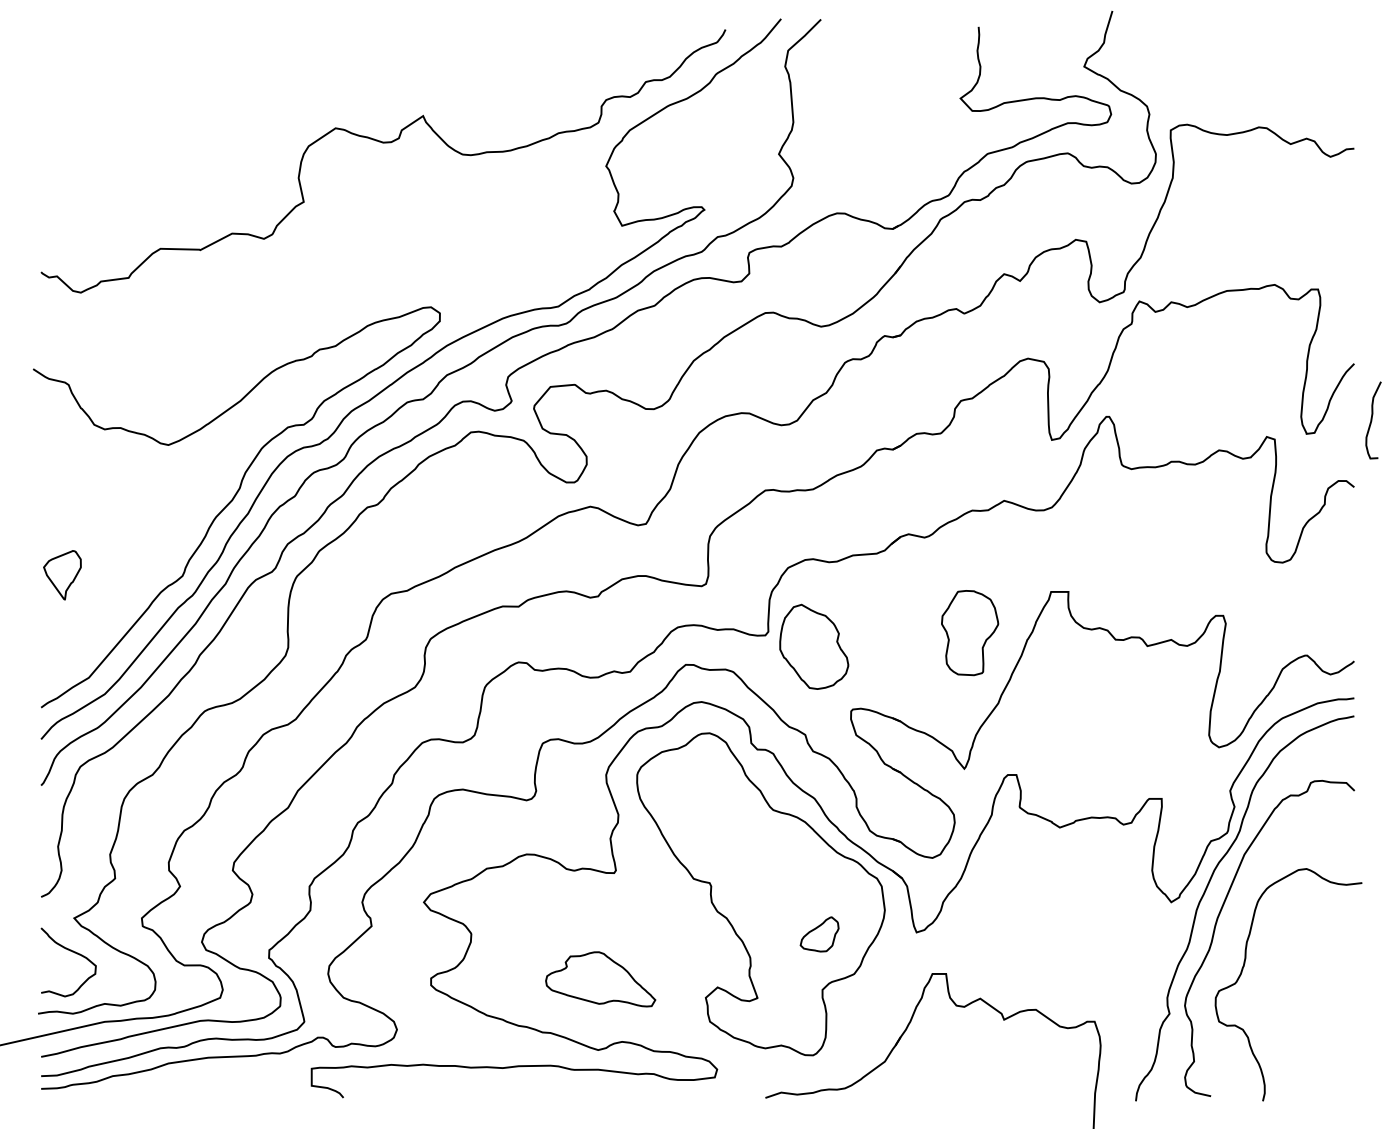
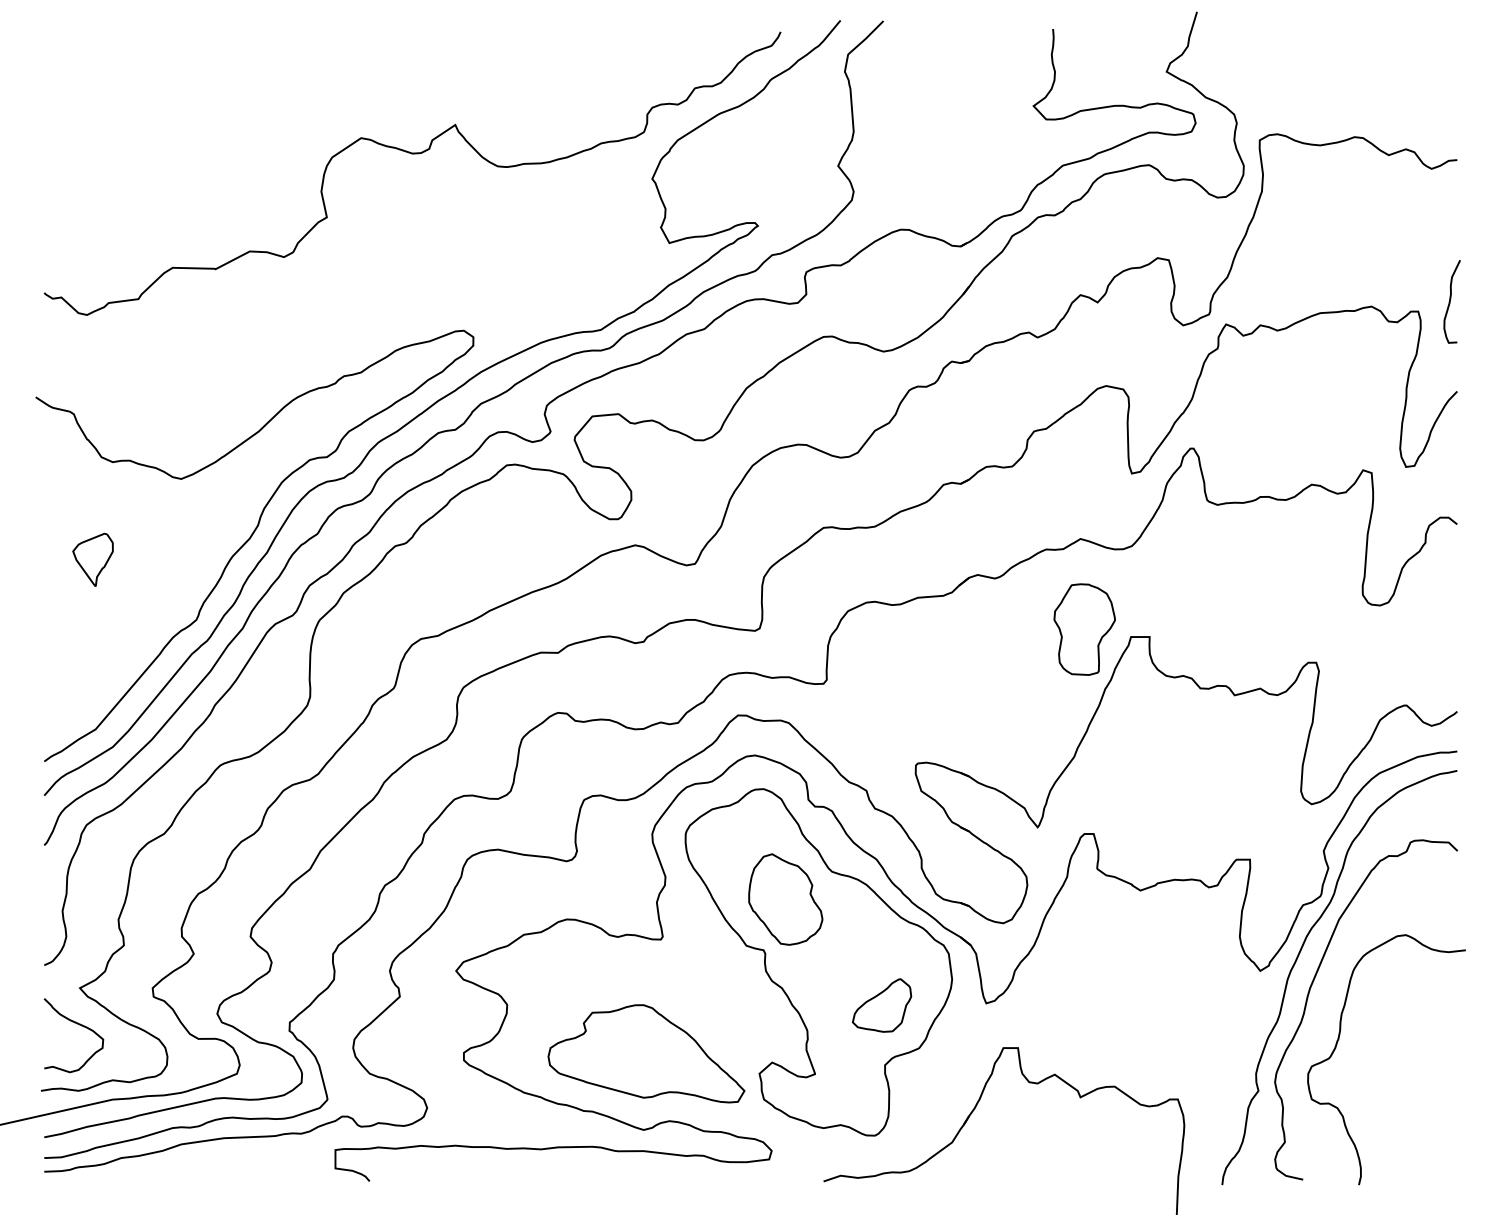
curve: (1372, 420) -> (1451, 301), moved
part: (62, 575) -> (93, 560), moved
part: (970, 633) -> (1085, 630), moved
part: (814, 646) -> (786, 899), moved
part: (819, 934) -> (881, 1005), size x1.43
part: (600, 979) -> (646, 1054), size x1.67

